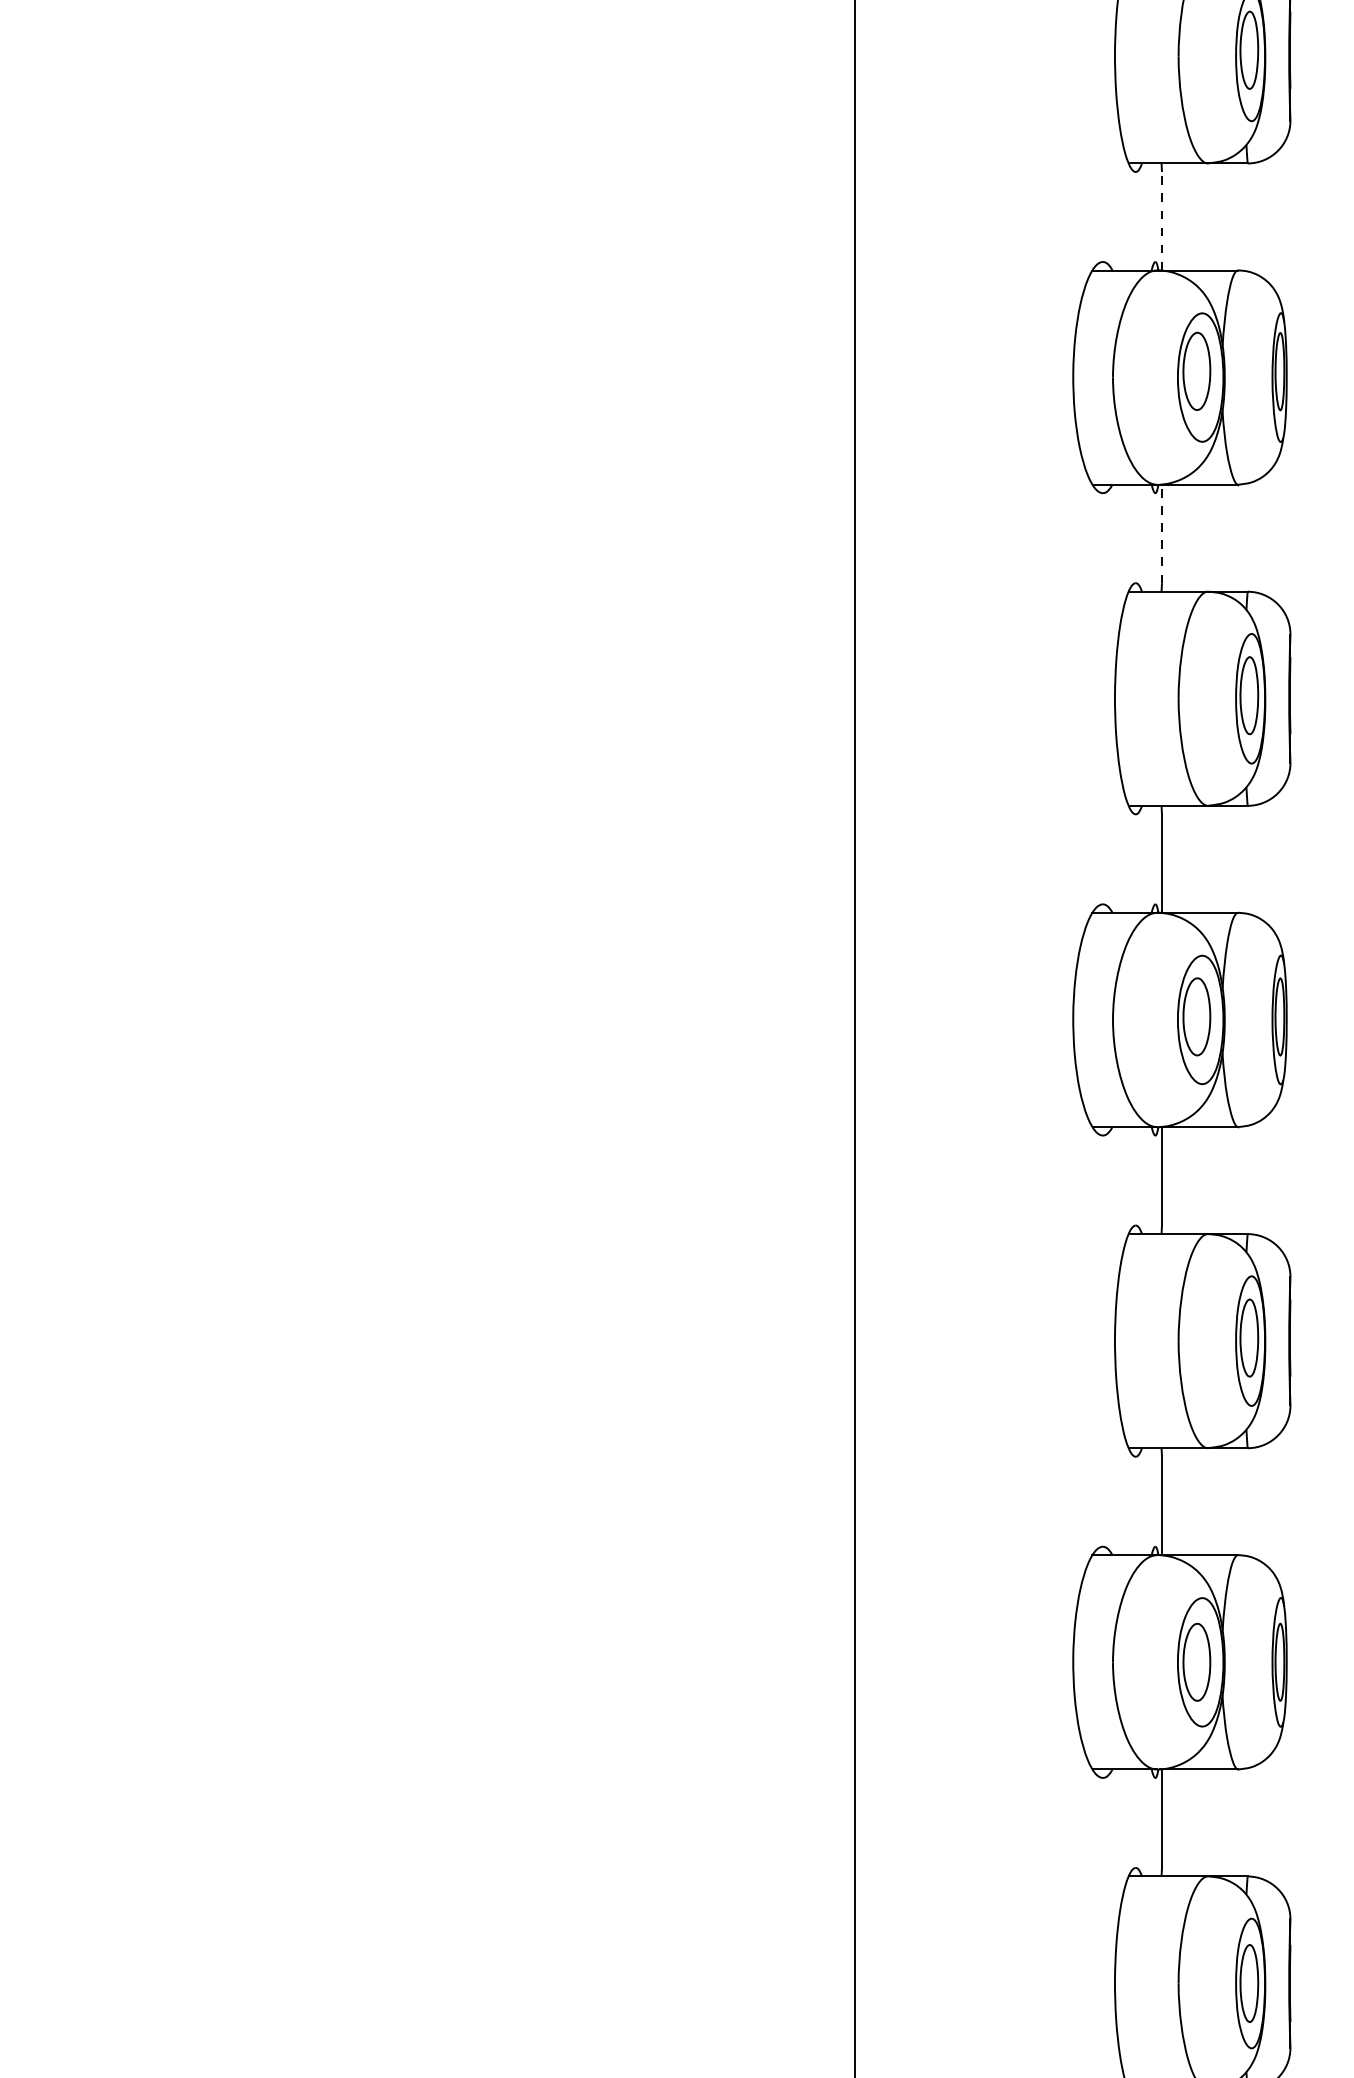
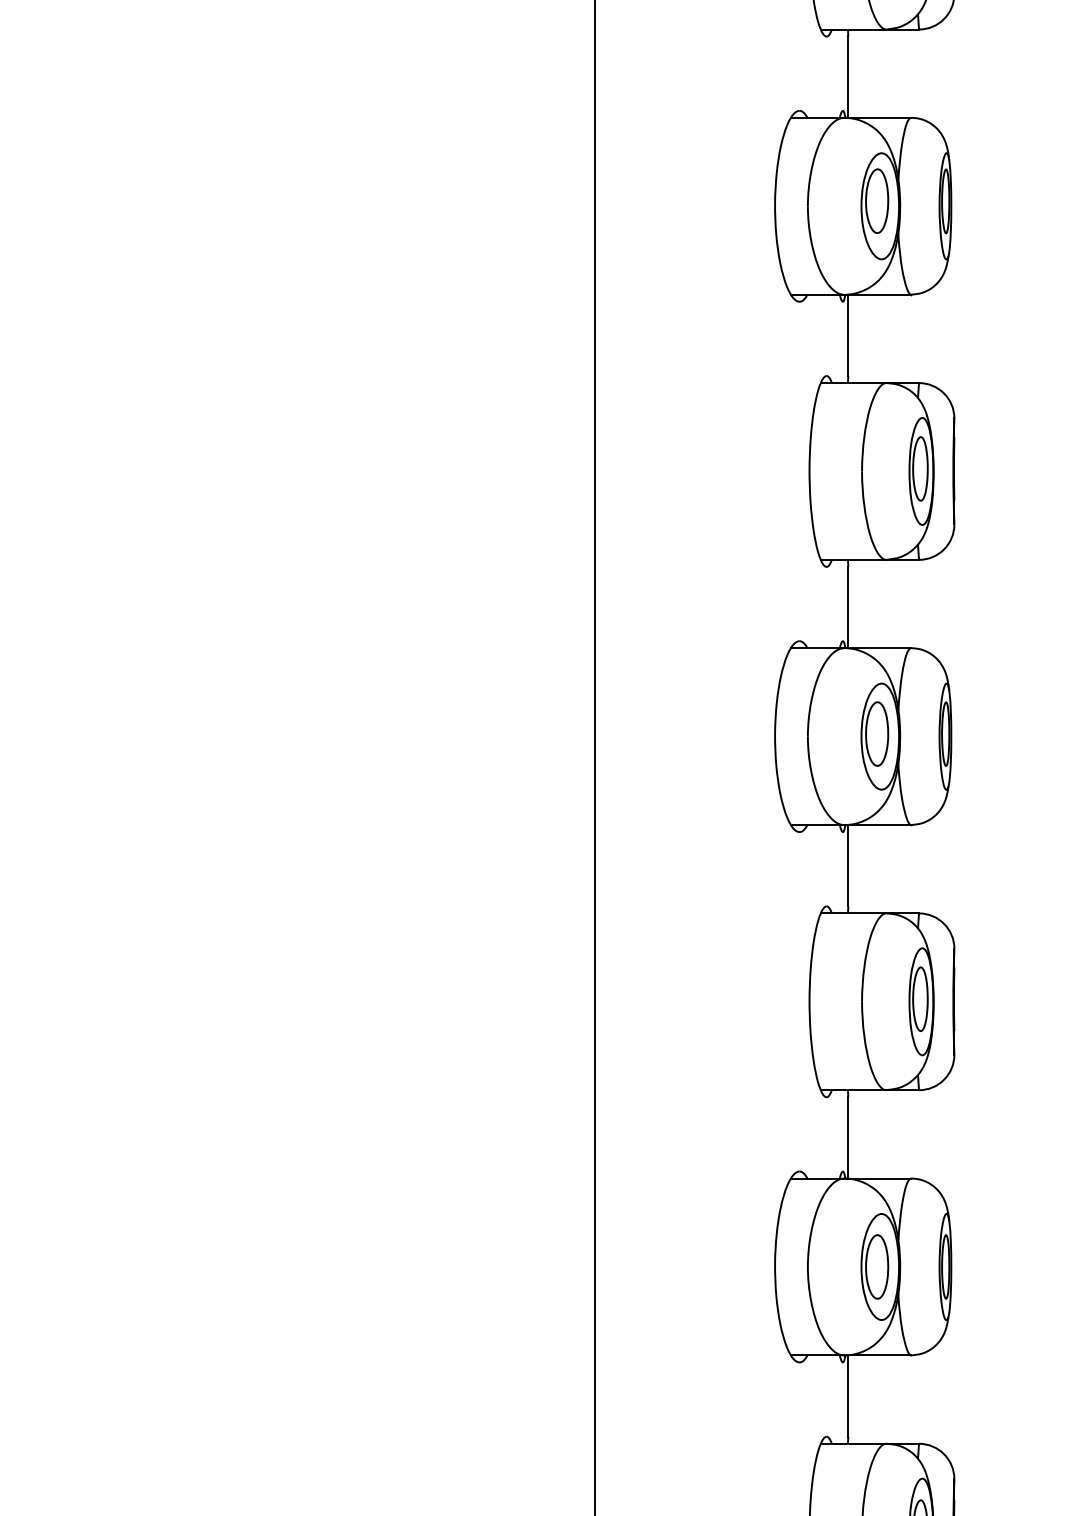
line: (1161, 220) -> (847, 76), dashed -> solid
line: (1161, 533) -> (847, 335), dashed -> solid

